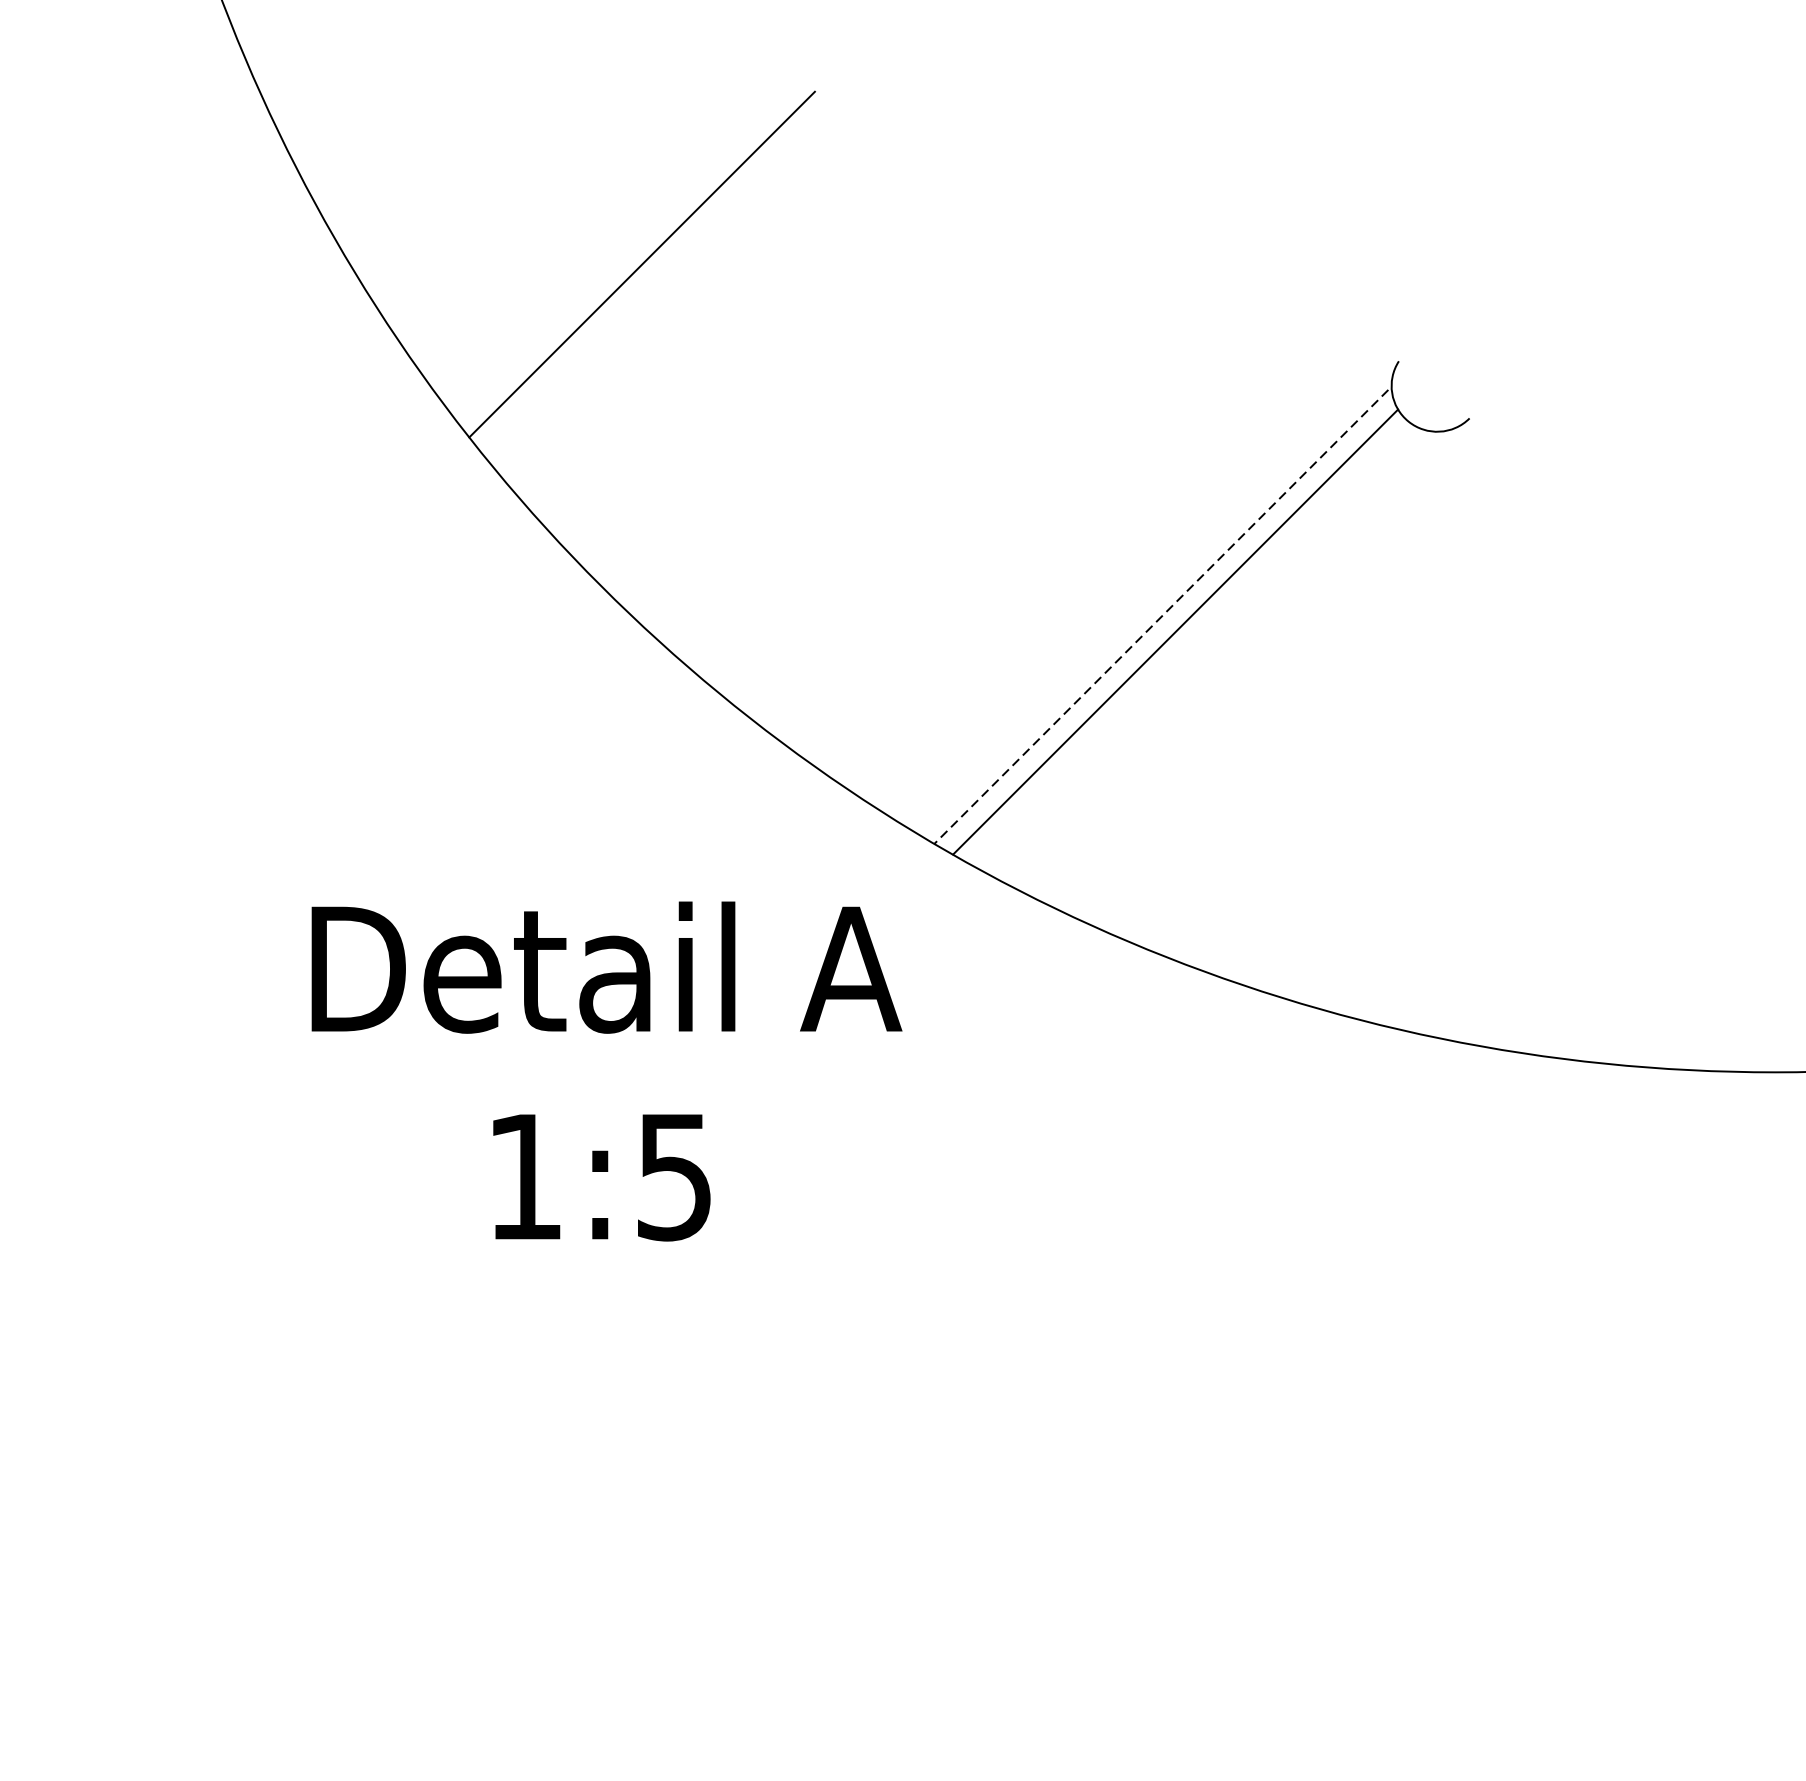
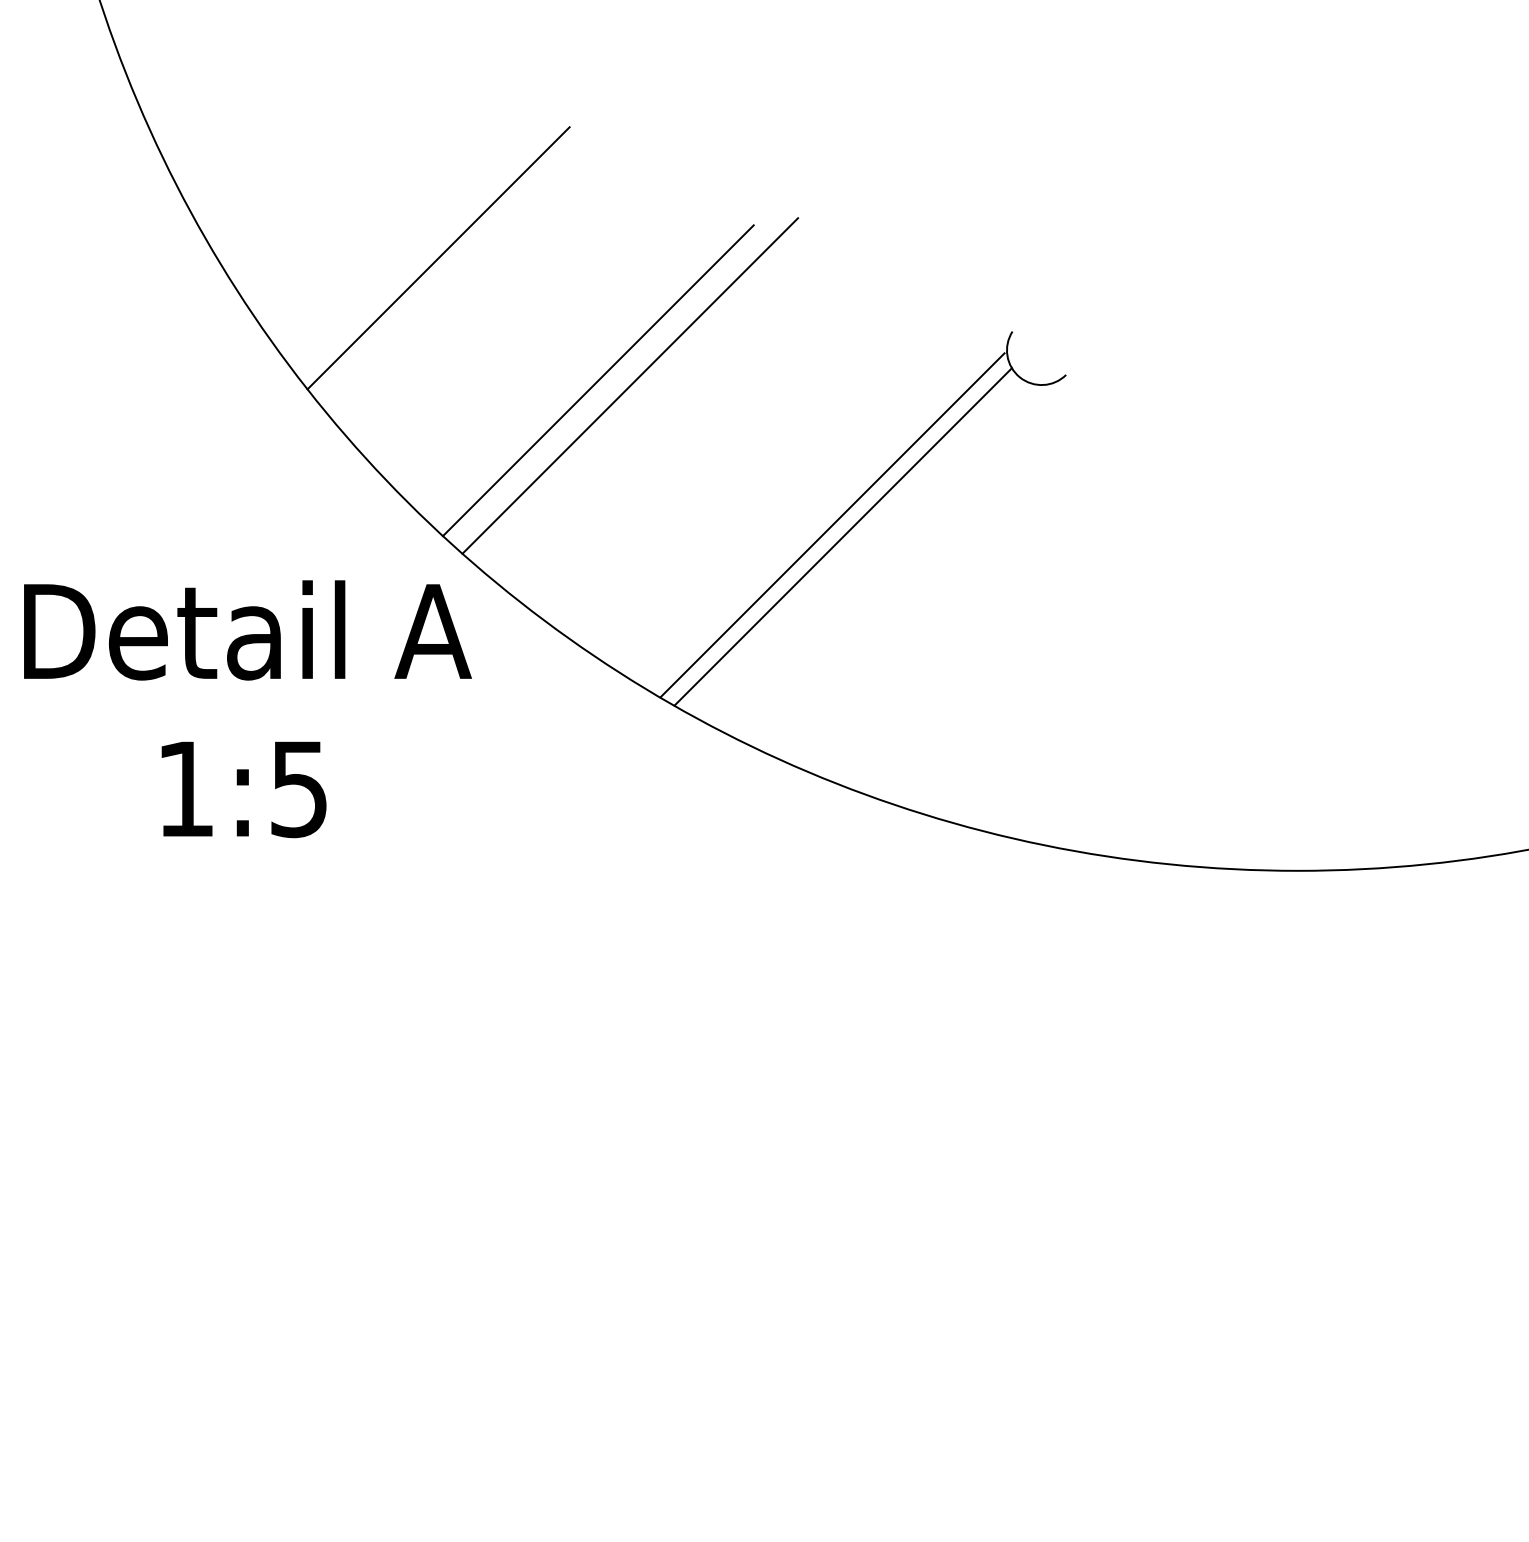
line: (851, 425) -> (597, 380), added
line: (895, 432) -> (630, 385), added
line: (1161, 616) -> (832, 525), dashed -> solid
text: (606, 1071) -> (247, 709), moved

